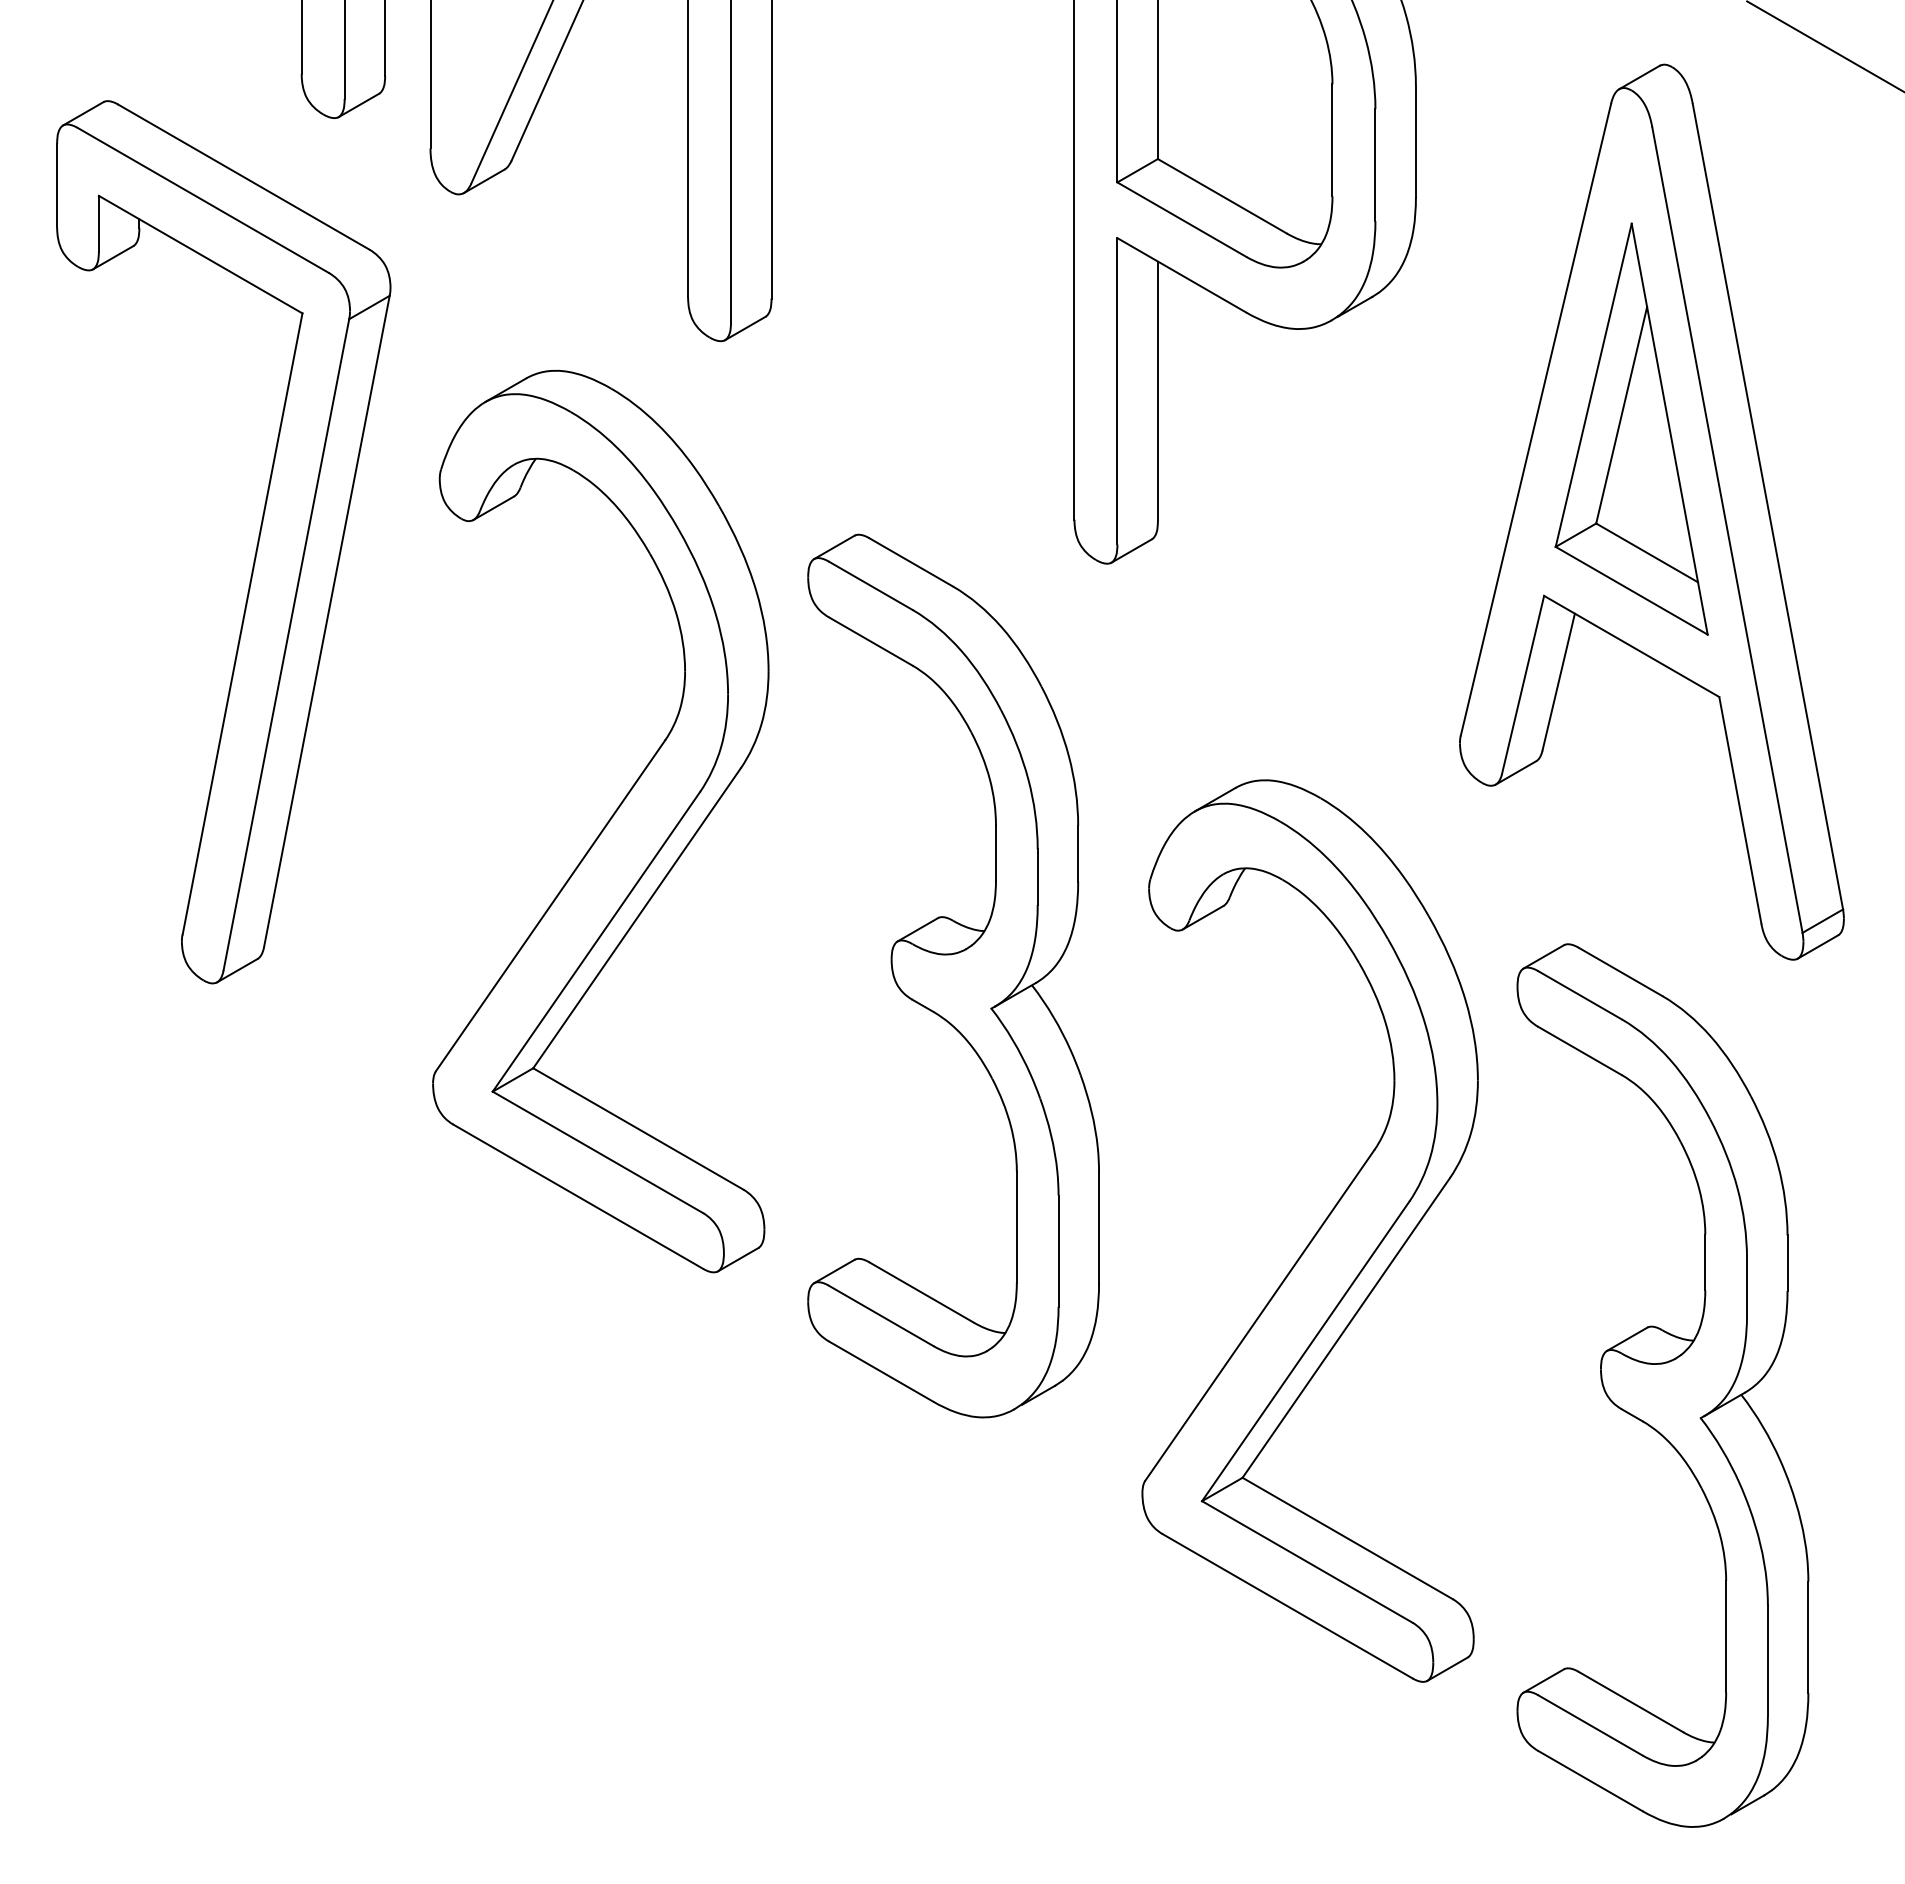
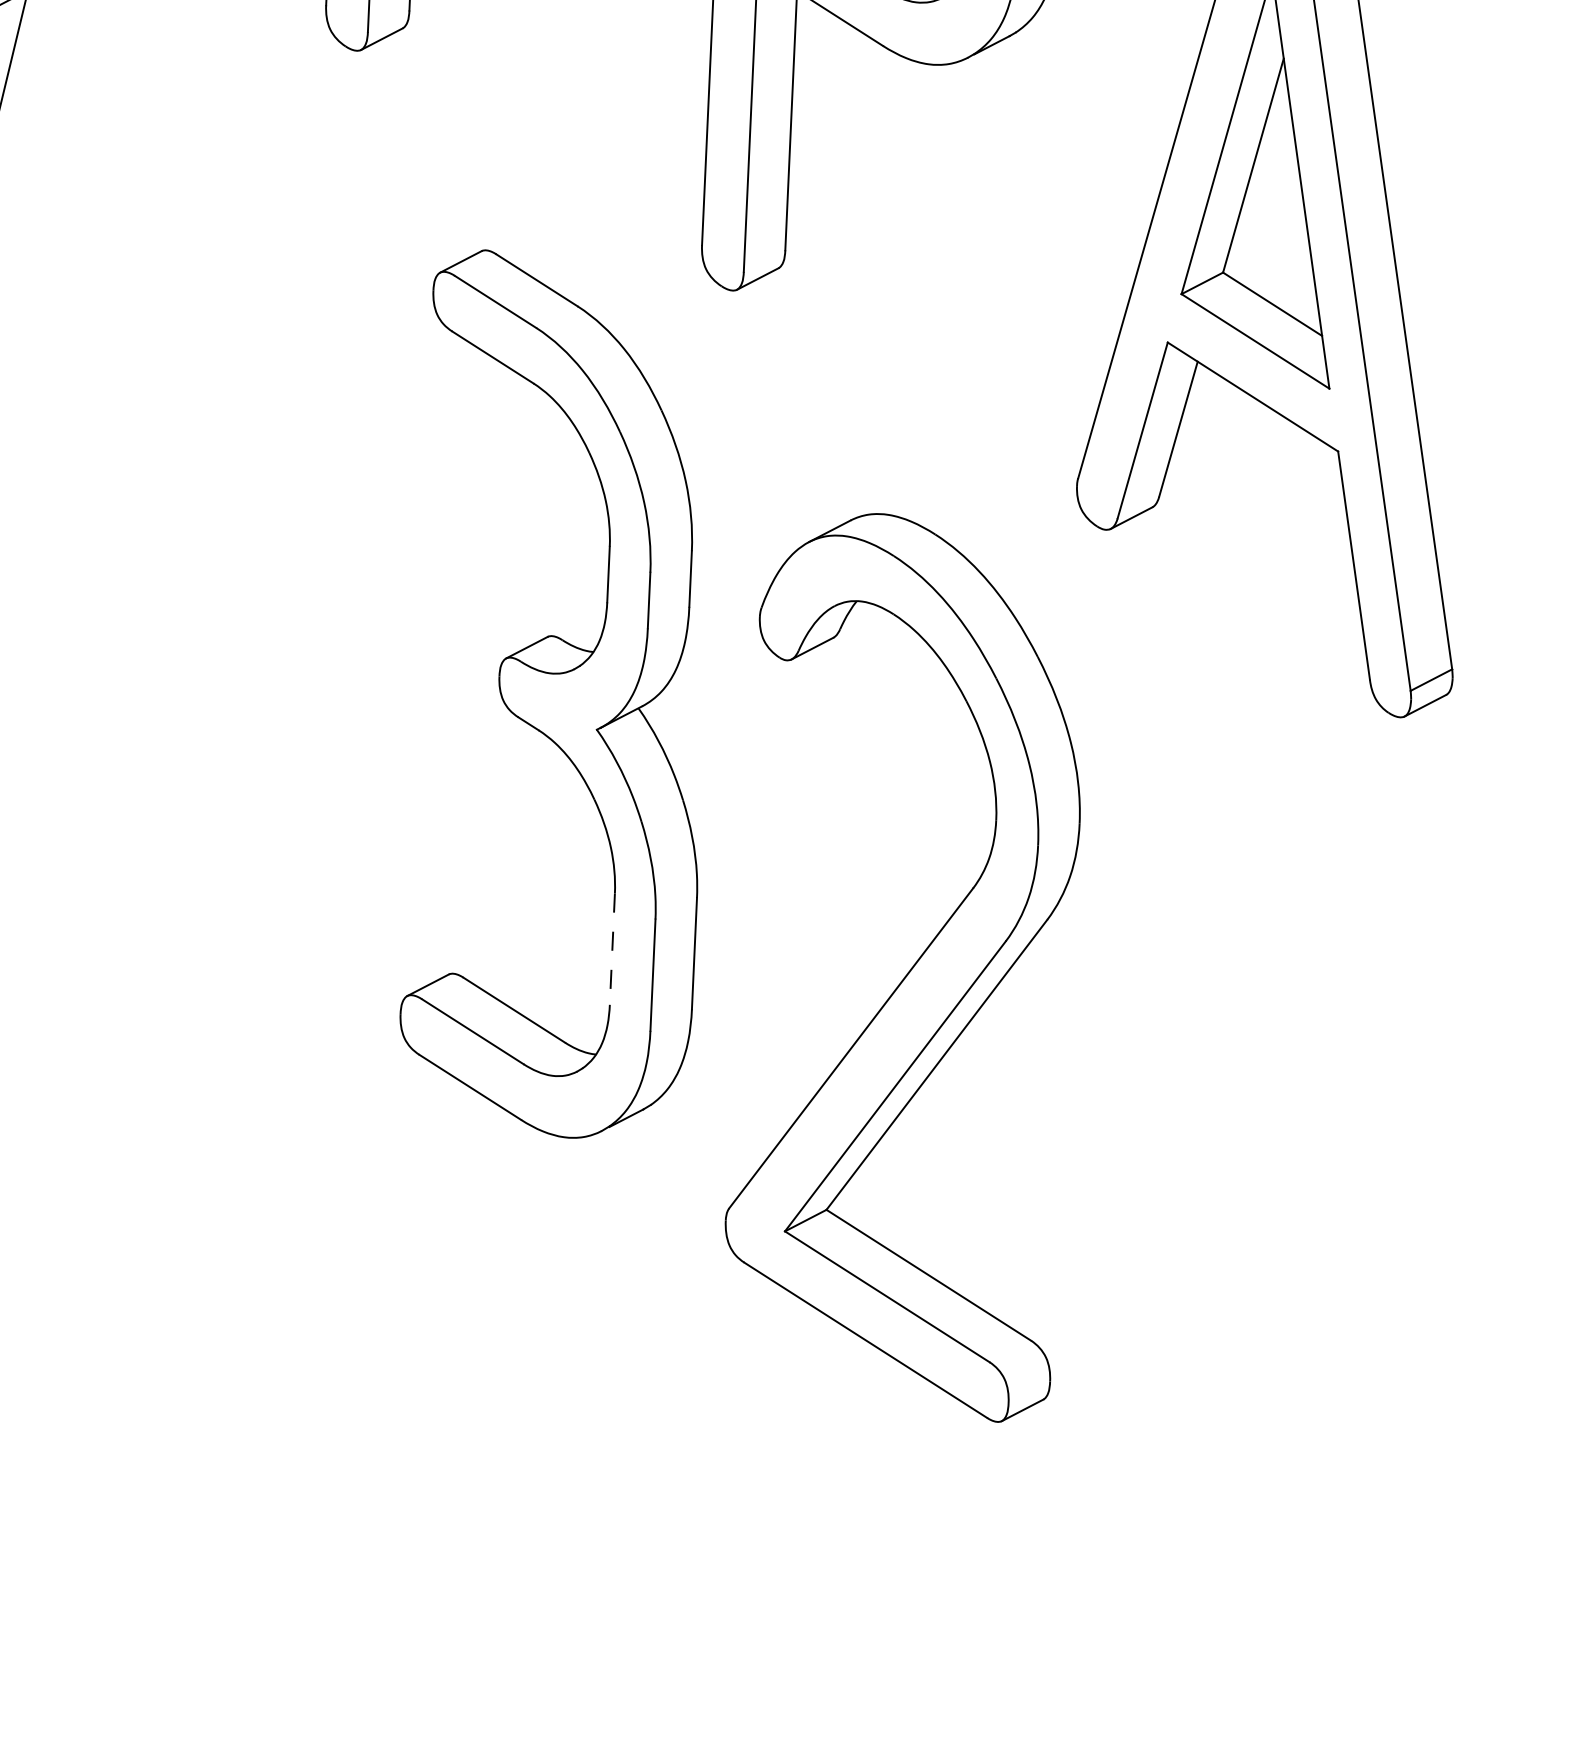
part: (600, 821) -> (214, 525), removed
line: (1016, 1227) -> (612, 949), solid -> dashed
part: (1662, 1385) -> (1250, 1136), removed

